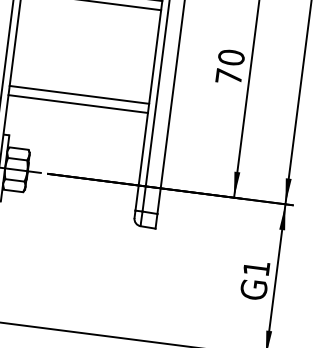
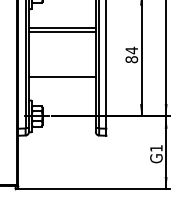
text: (229, 65) -> (131, 54), 70 -> 84
line: (76, 103) -> (61, 81), removed

